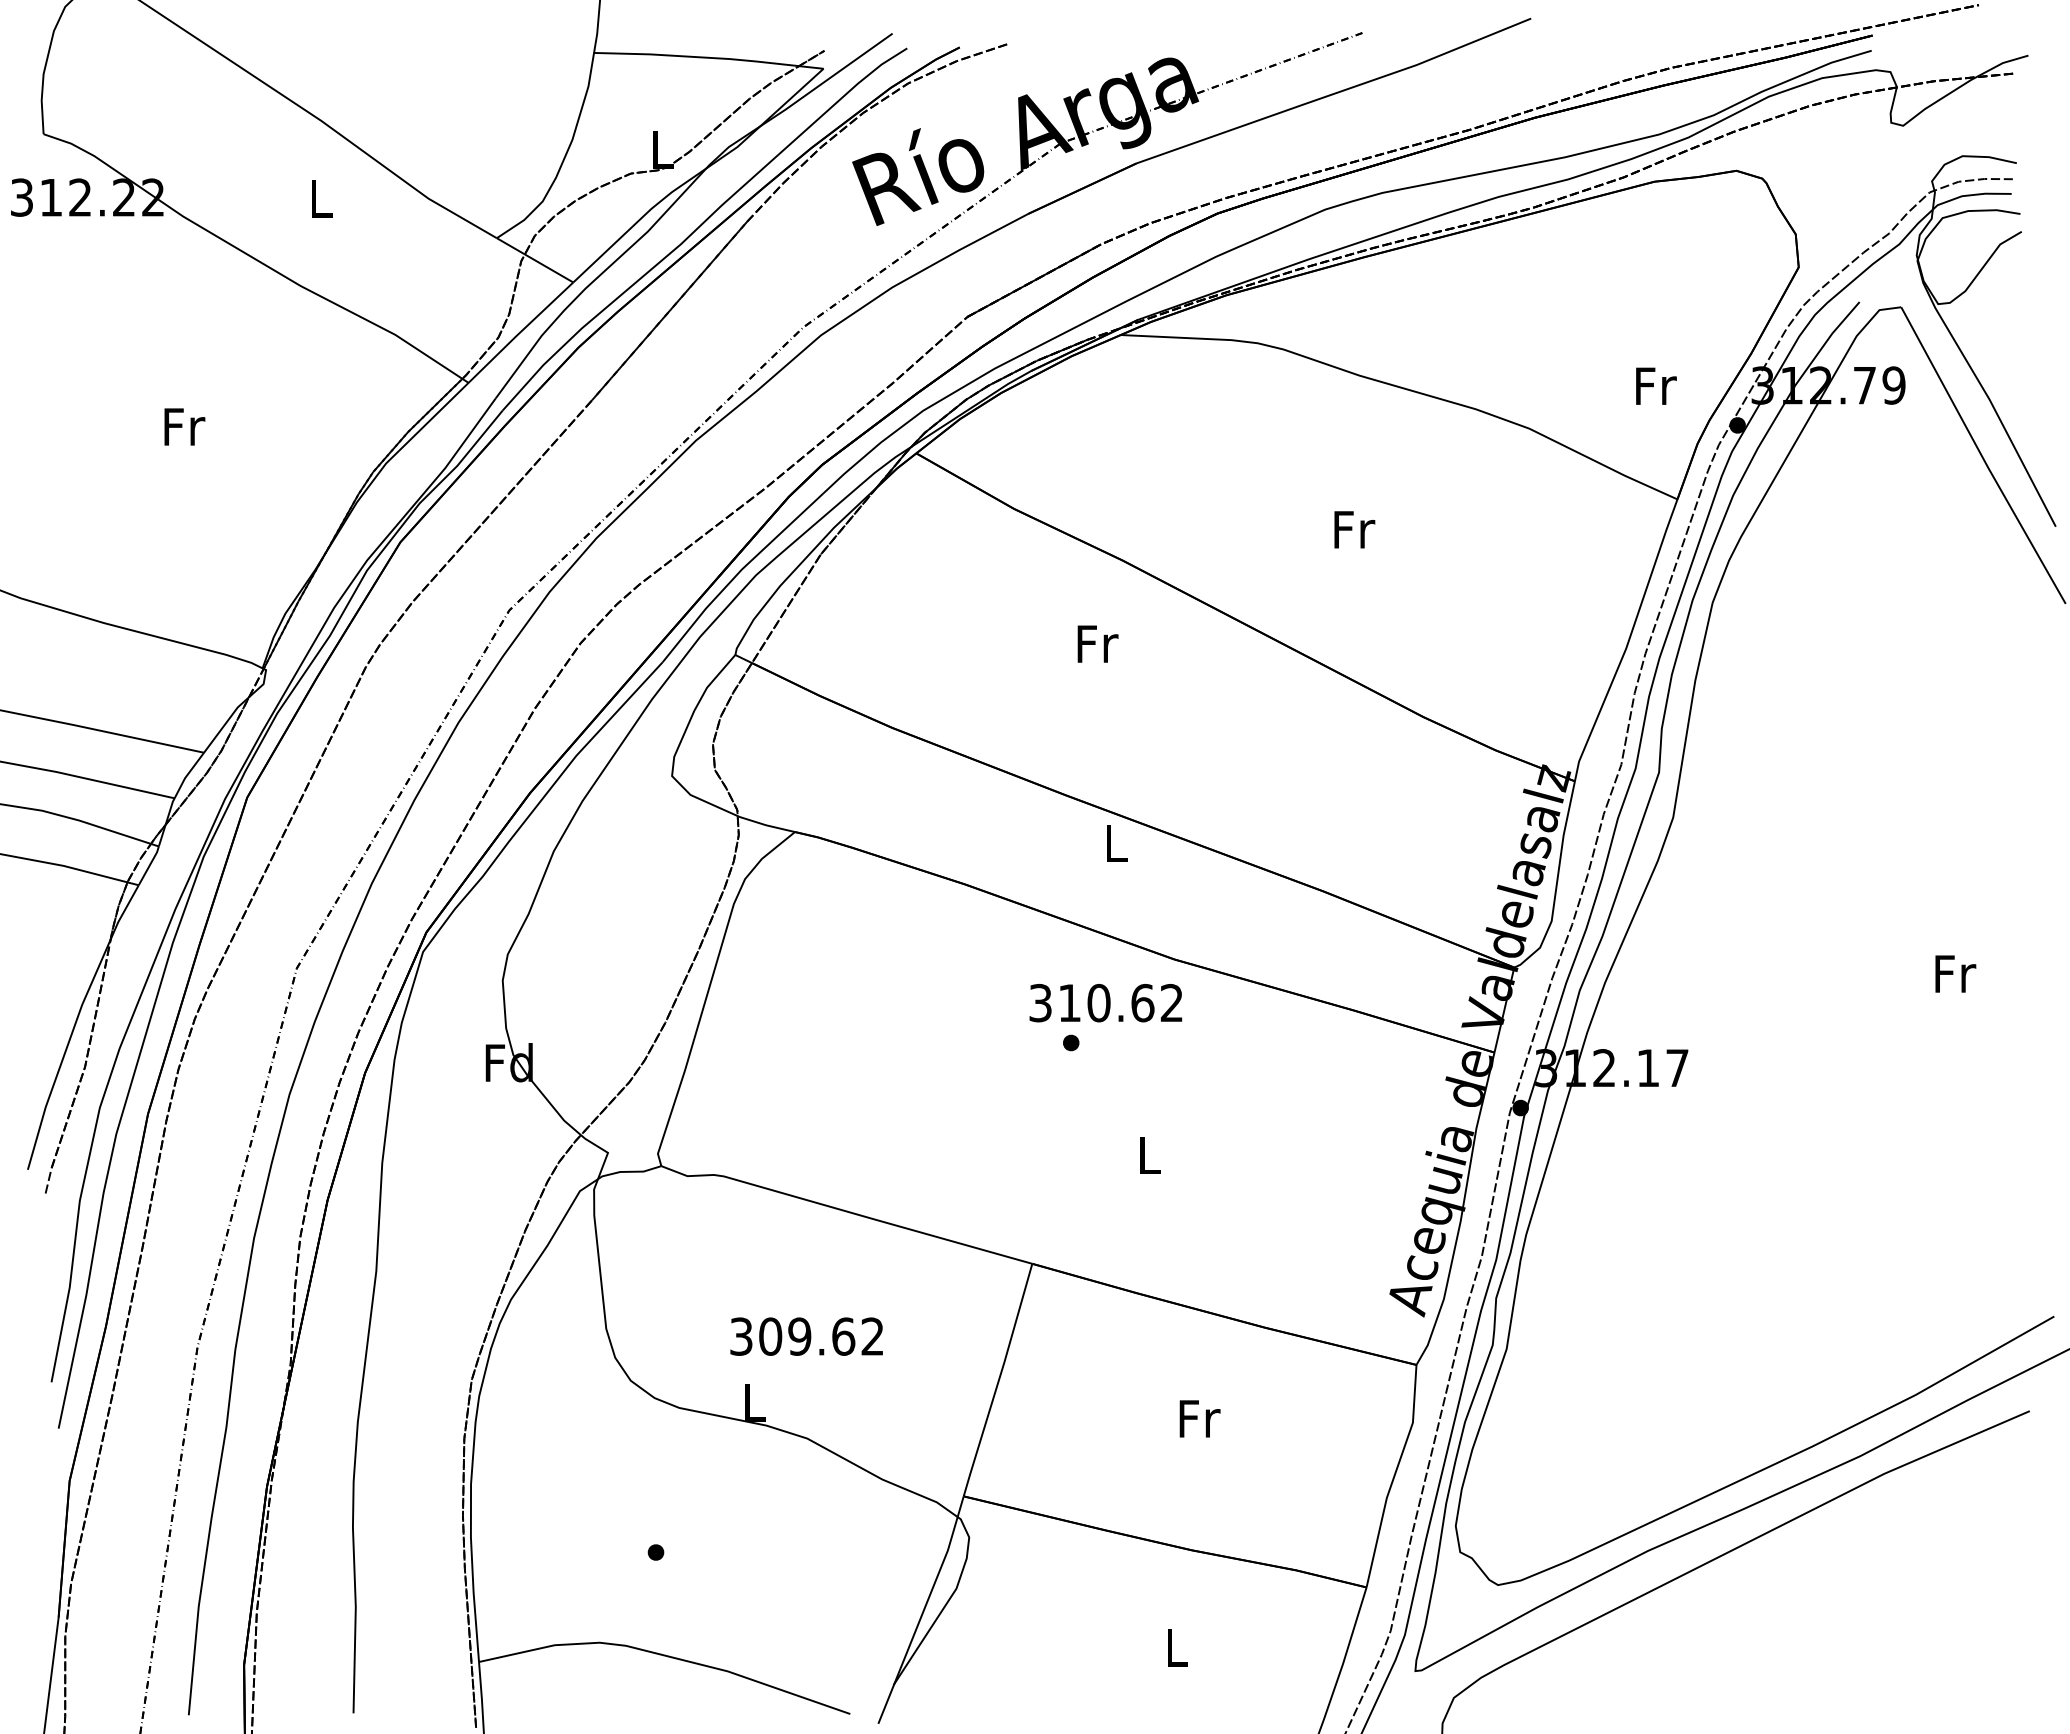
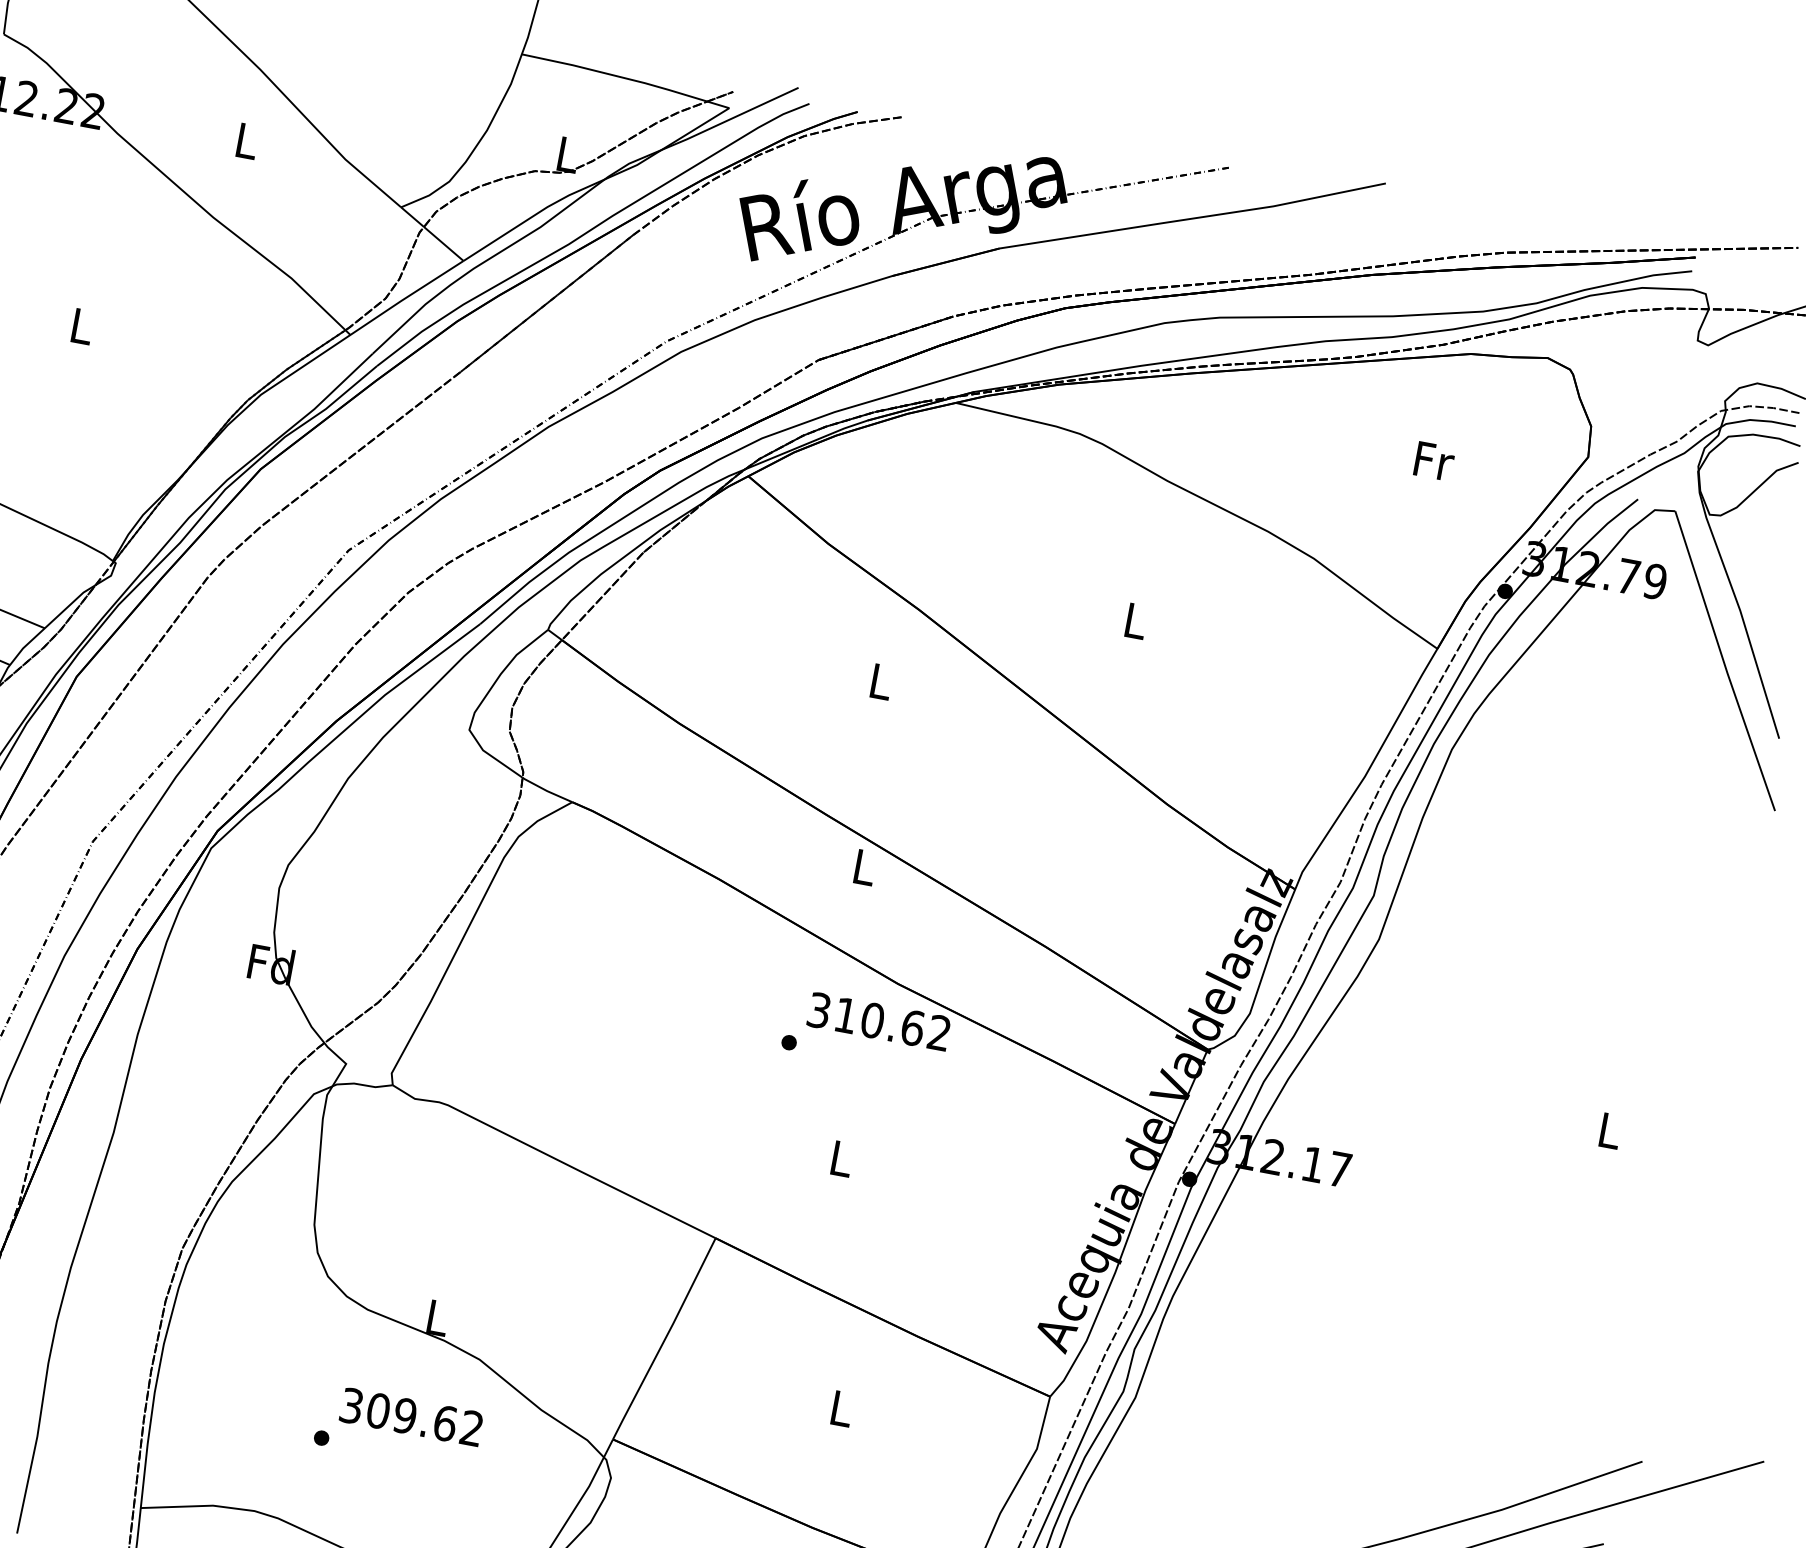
text: (1656, 385) -> (1434, 460), moved
text: (184, 426) -> (82, 326), Fr -> L
text: (1354, 529) -> (1136, 621), Fr -> L
text: (1097, 643) -> (881, 681), Fr -> L
text: (1955, 973) -> (1610, 1130), Fr -> L
text: (1105, 1003) -> (878, 1022), moved
text: (806, 1336) -> (411, 1416), moved
text: (1199, 1418) -> (842, 1408), Fr -> L

